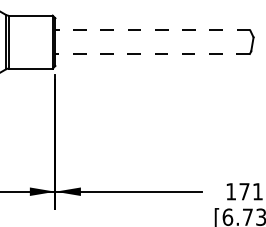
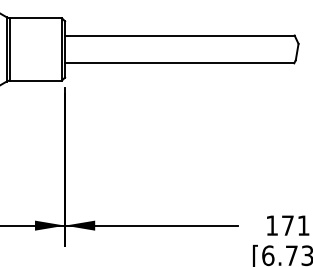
line: (152, 30) -> (179, 35), dashed -> solid
line: (152, 53) -> (179, 62), dashed -> solid

